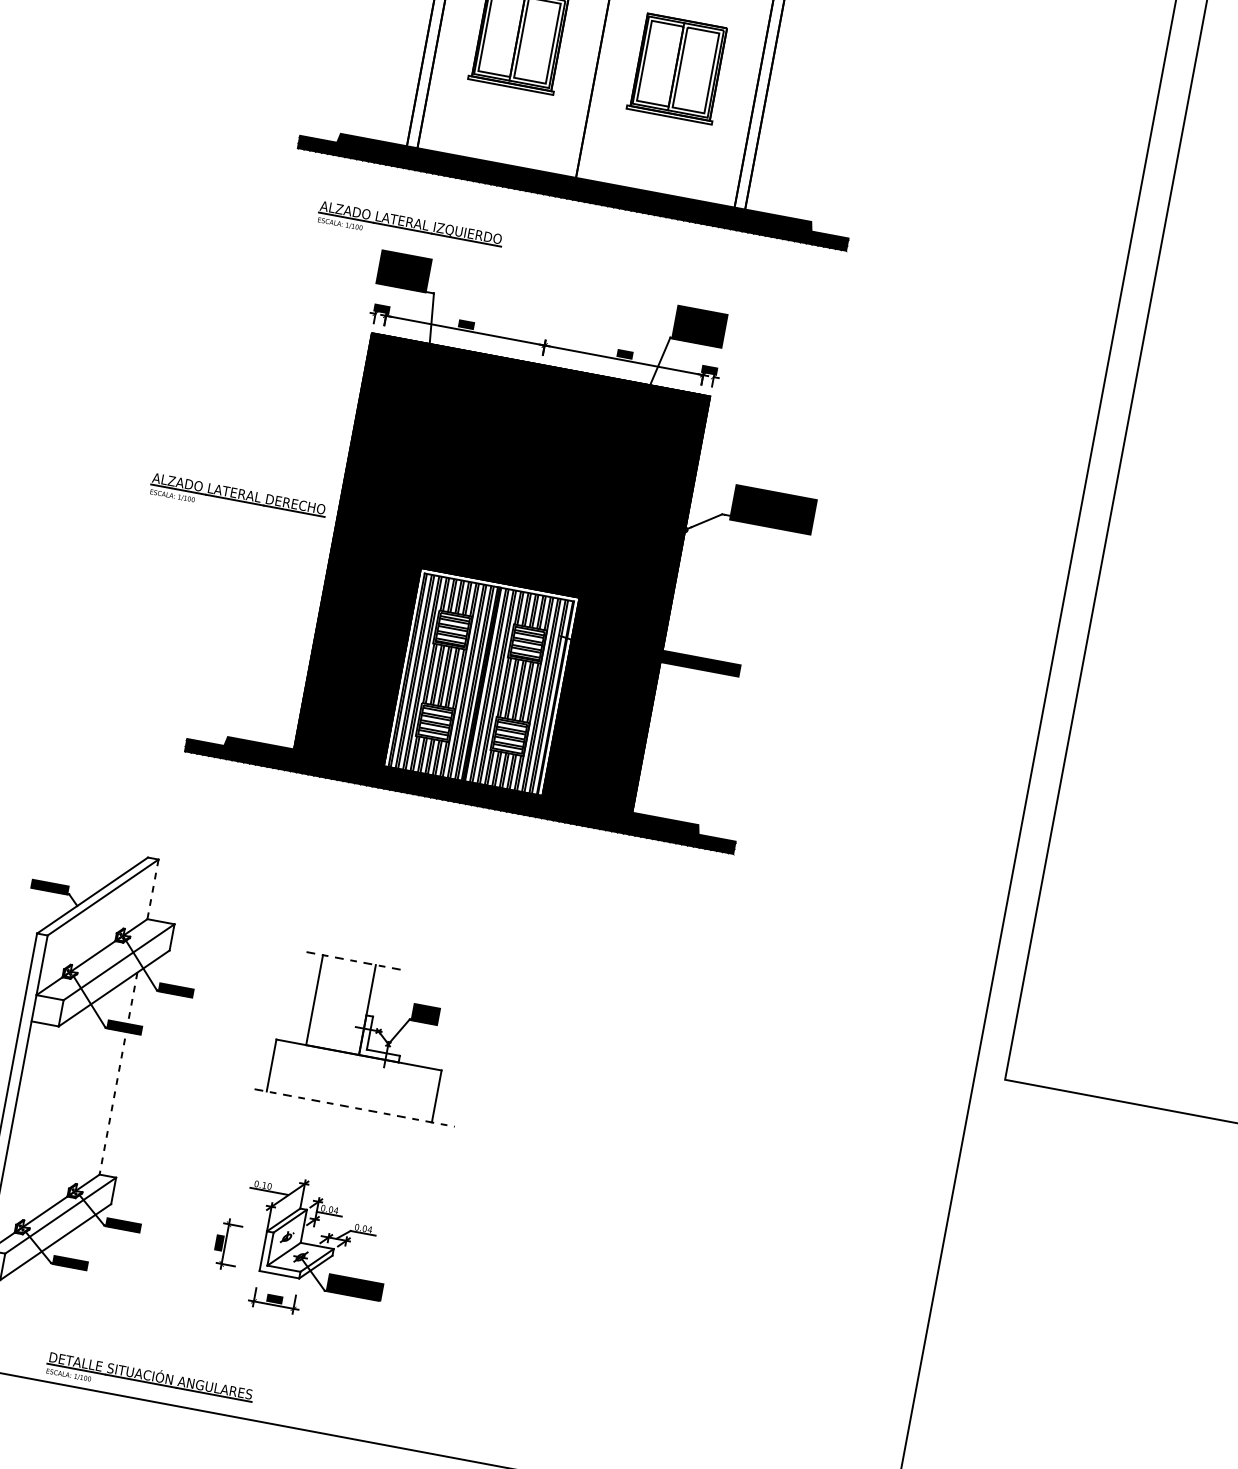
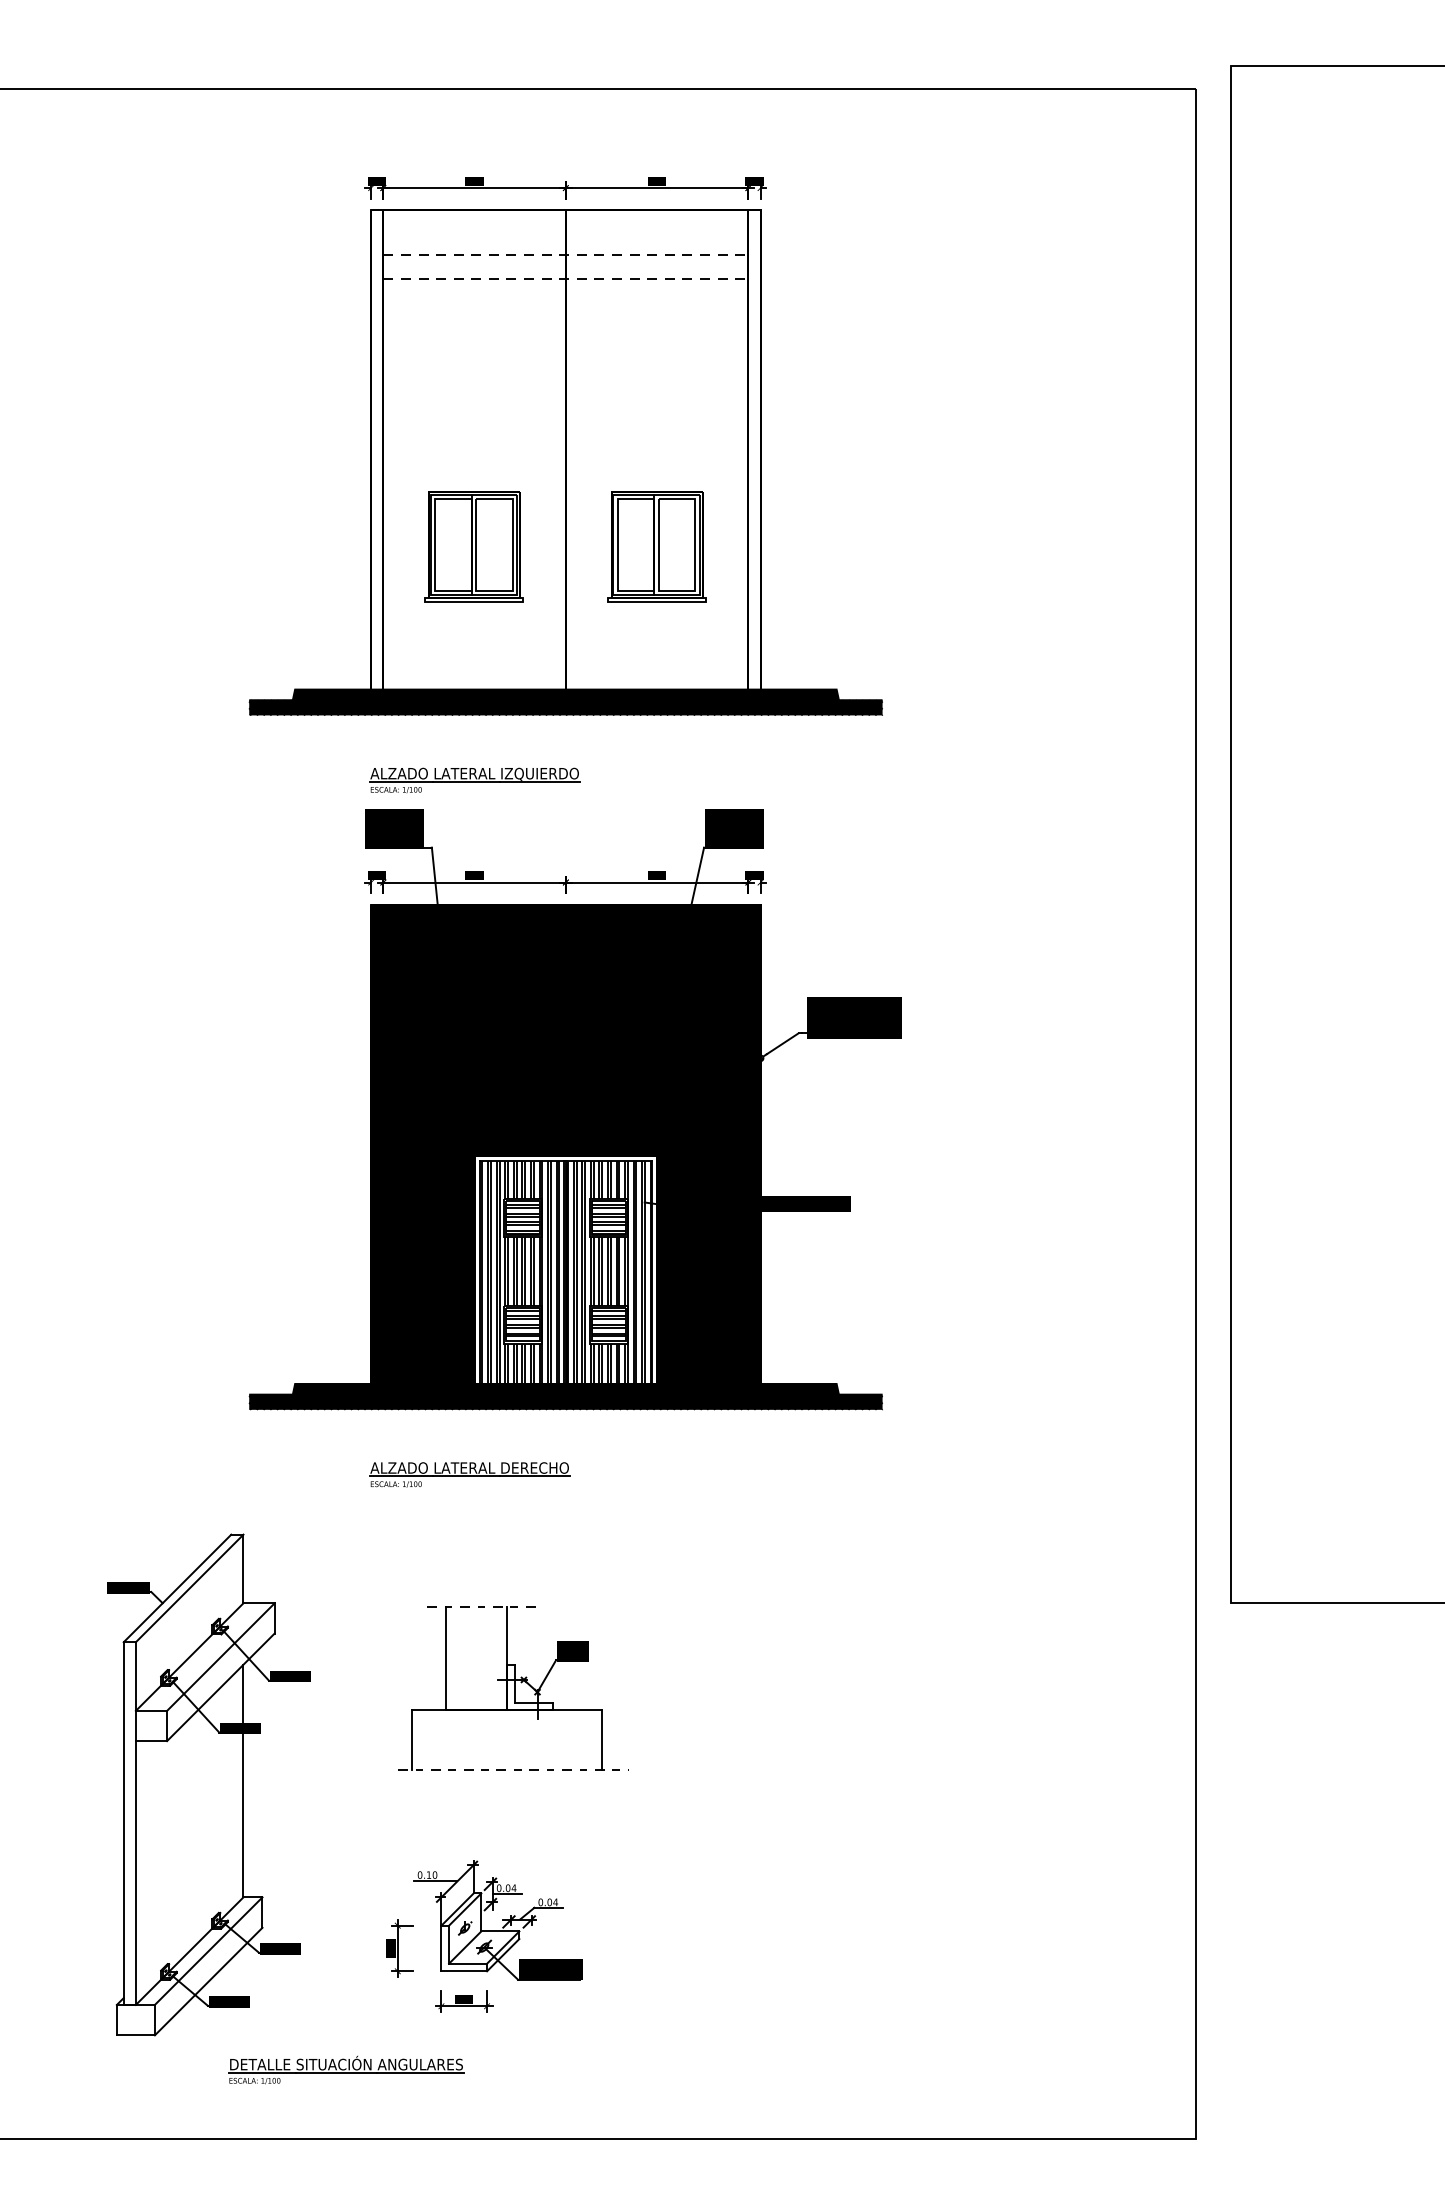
part: (409, 228) -> (474, 780), moved
part: (237, 499) -> (469, 1474), moved
line: (152, 889) -> (243, 1569), dashed -> solid
line: (118, 1073) -> (243, 1781), dashed -> solid
part: (150, 1380) -> (346, 2069), moved

